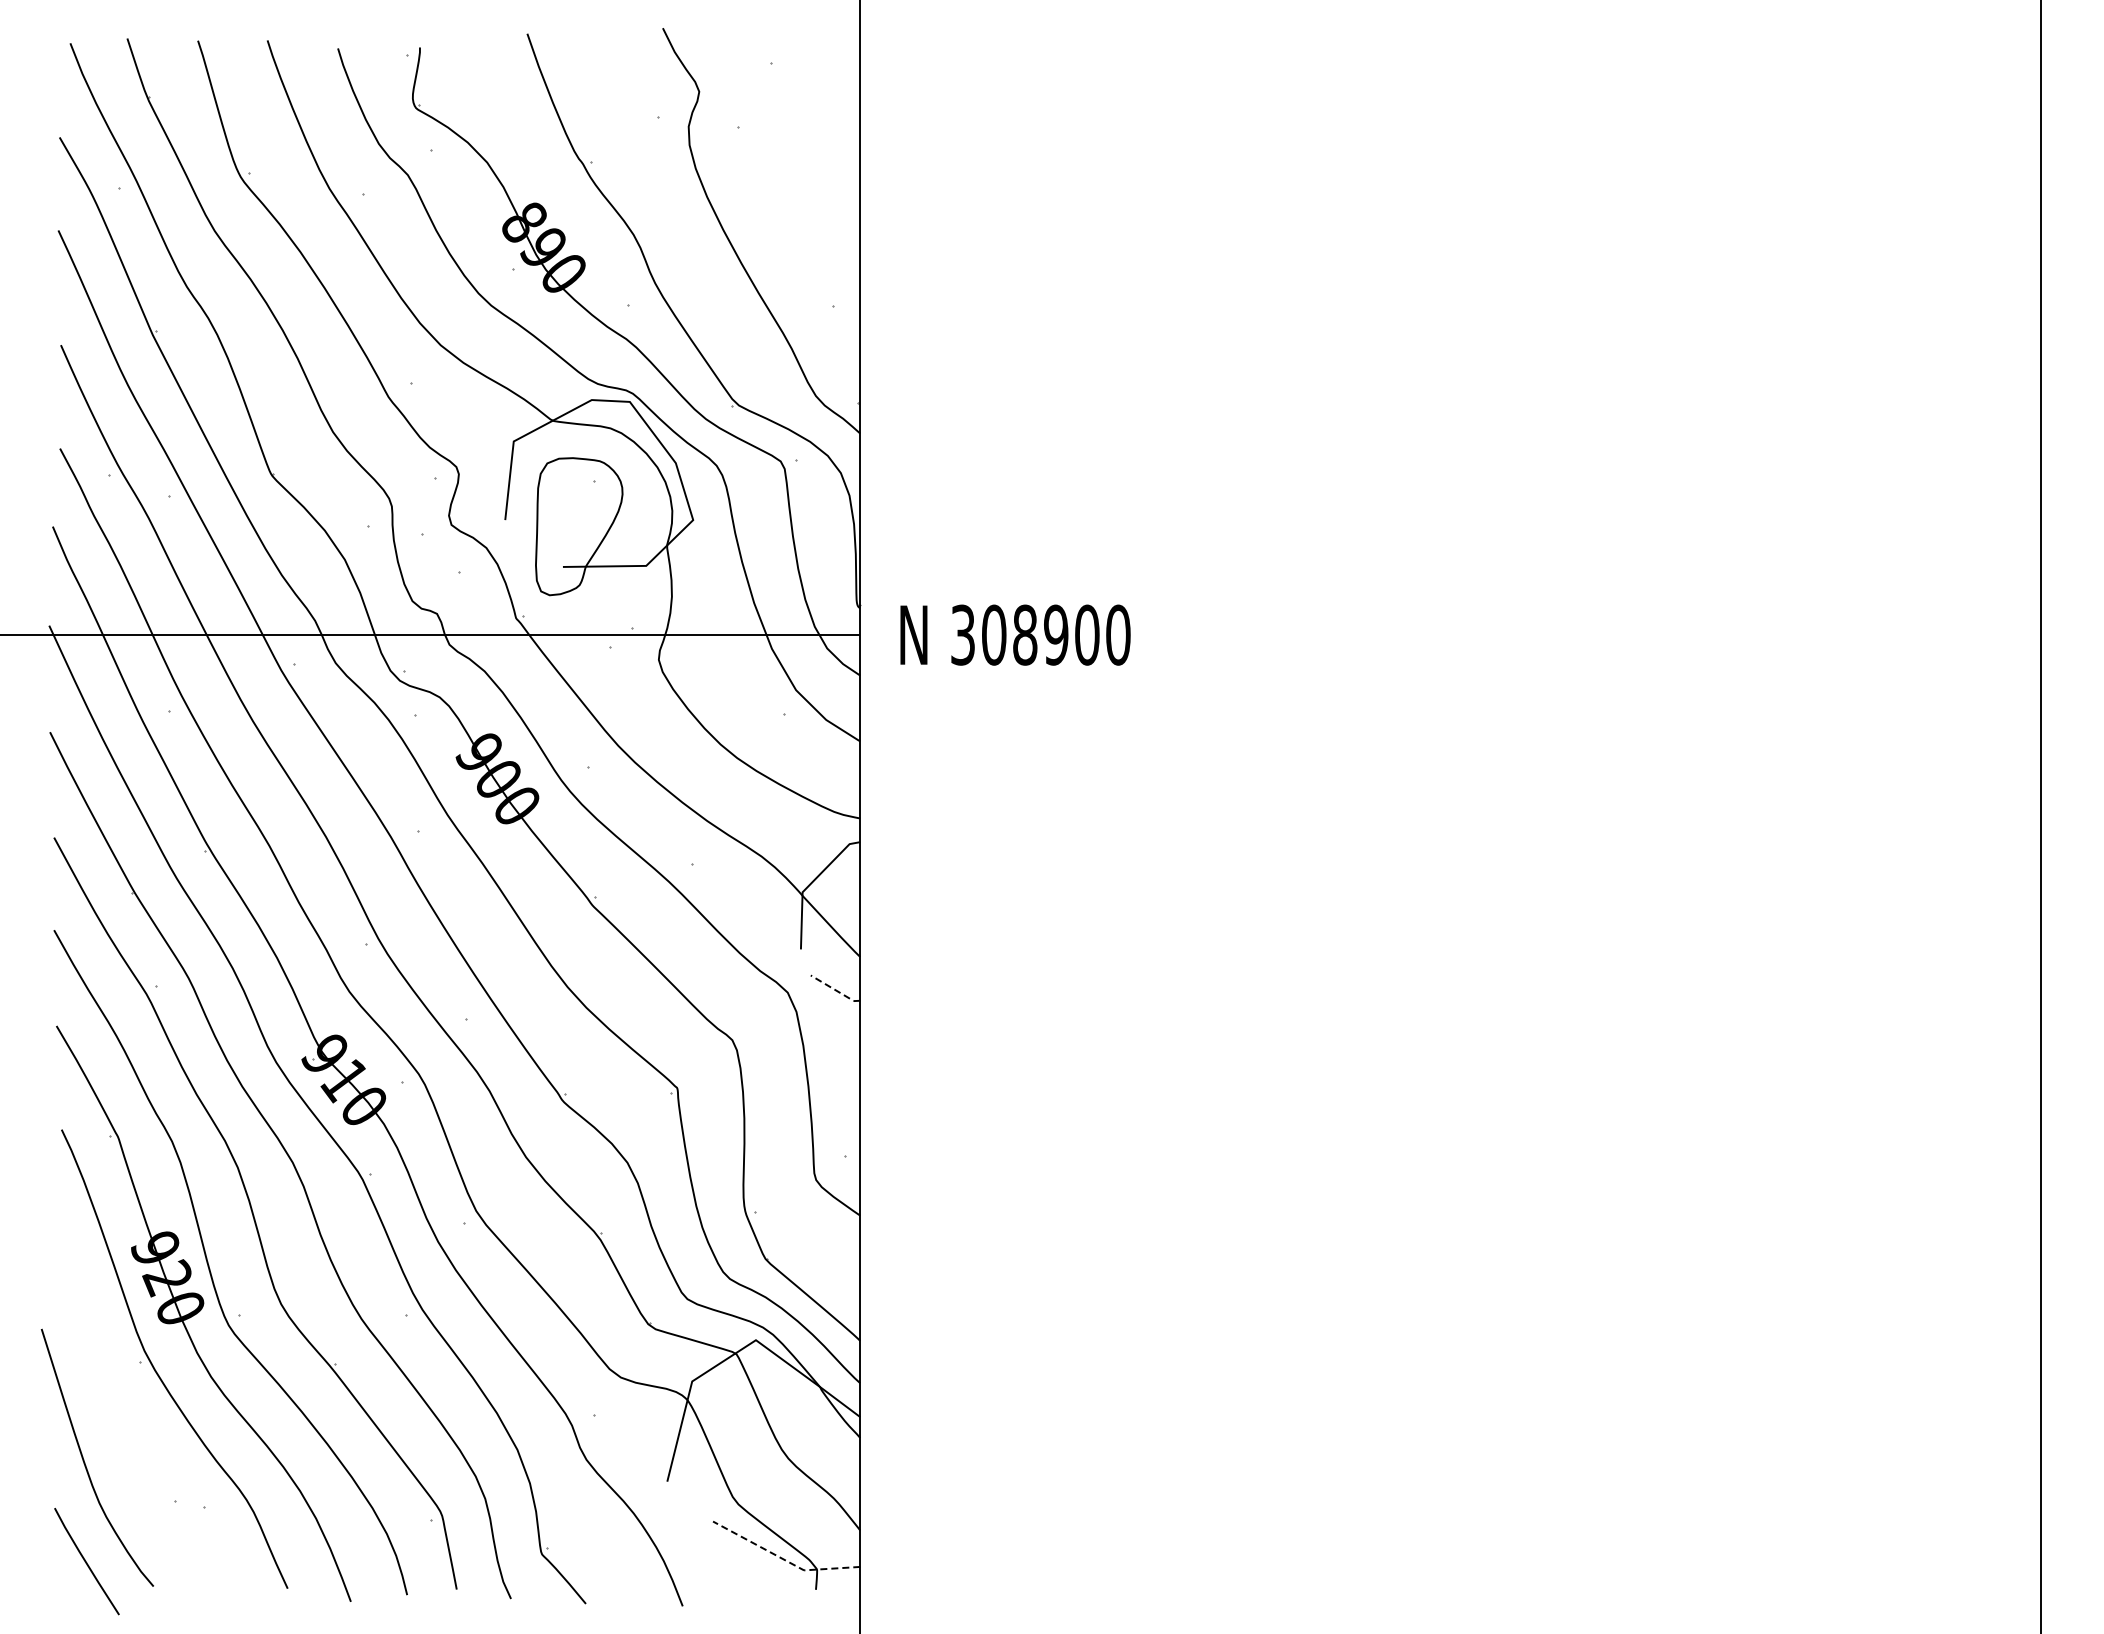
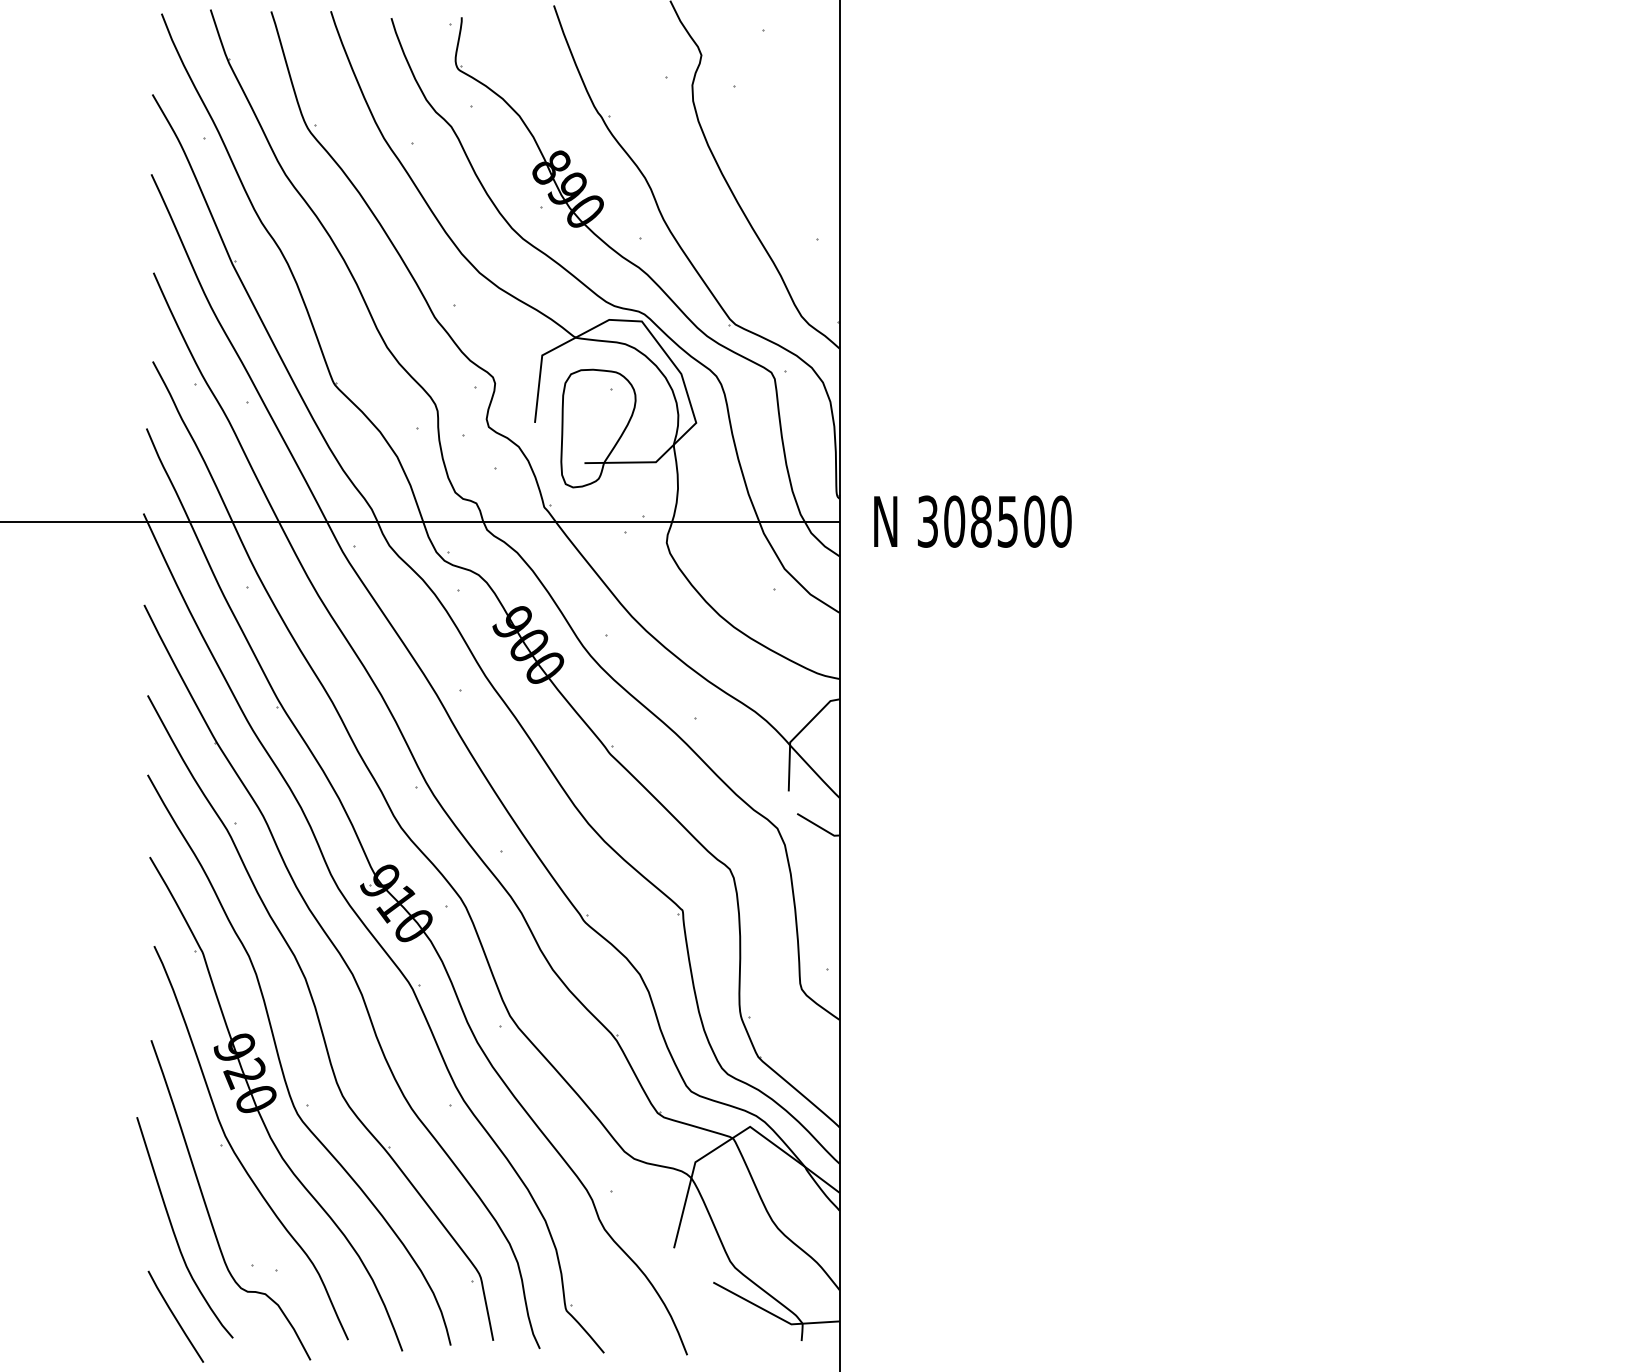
text: (1056, 634) -> (1008, 521), 308900 -> 308500
line: (835, 990) -> (818, 826), dashed -> solid
curve: (123, 1433) -> (207, 1206), added
line: (783, 1559) -> (773, 1315), dashed -> solid

